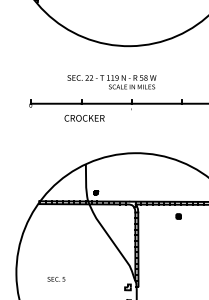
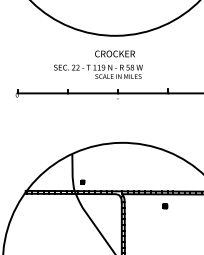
text: (84, 118) -> (114, 54), moved

